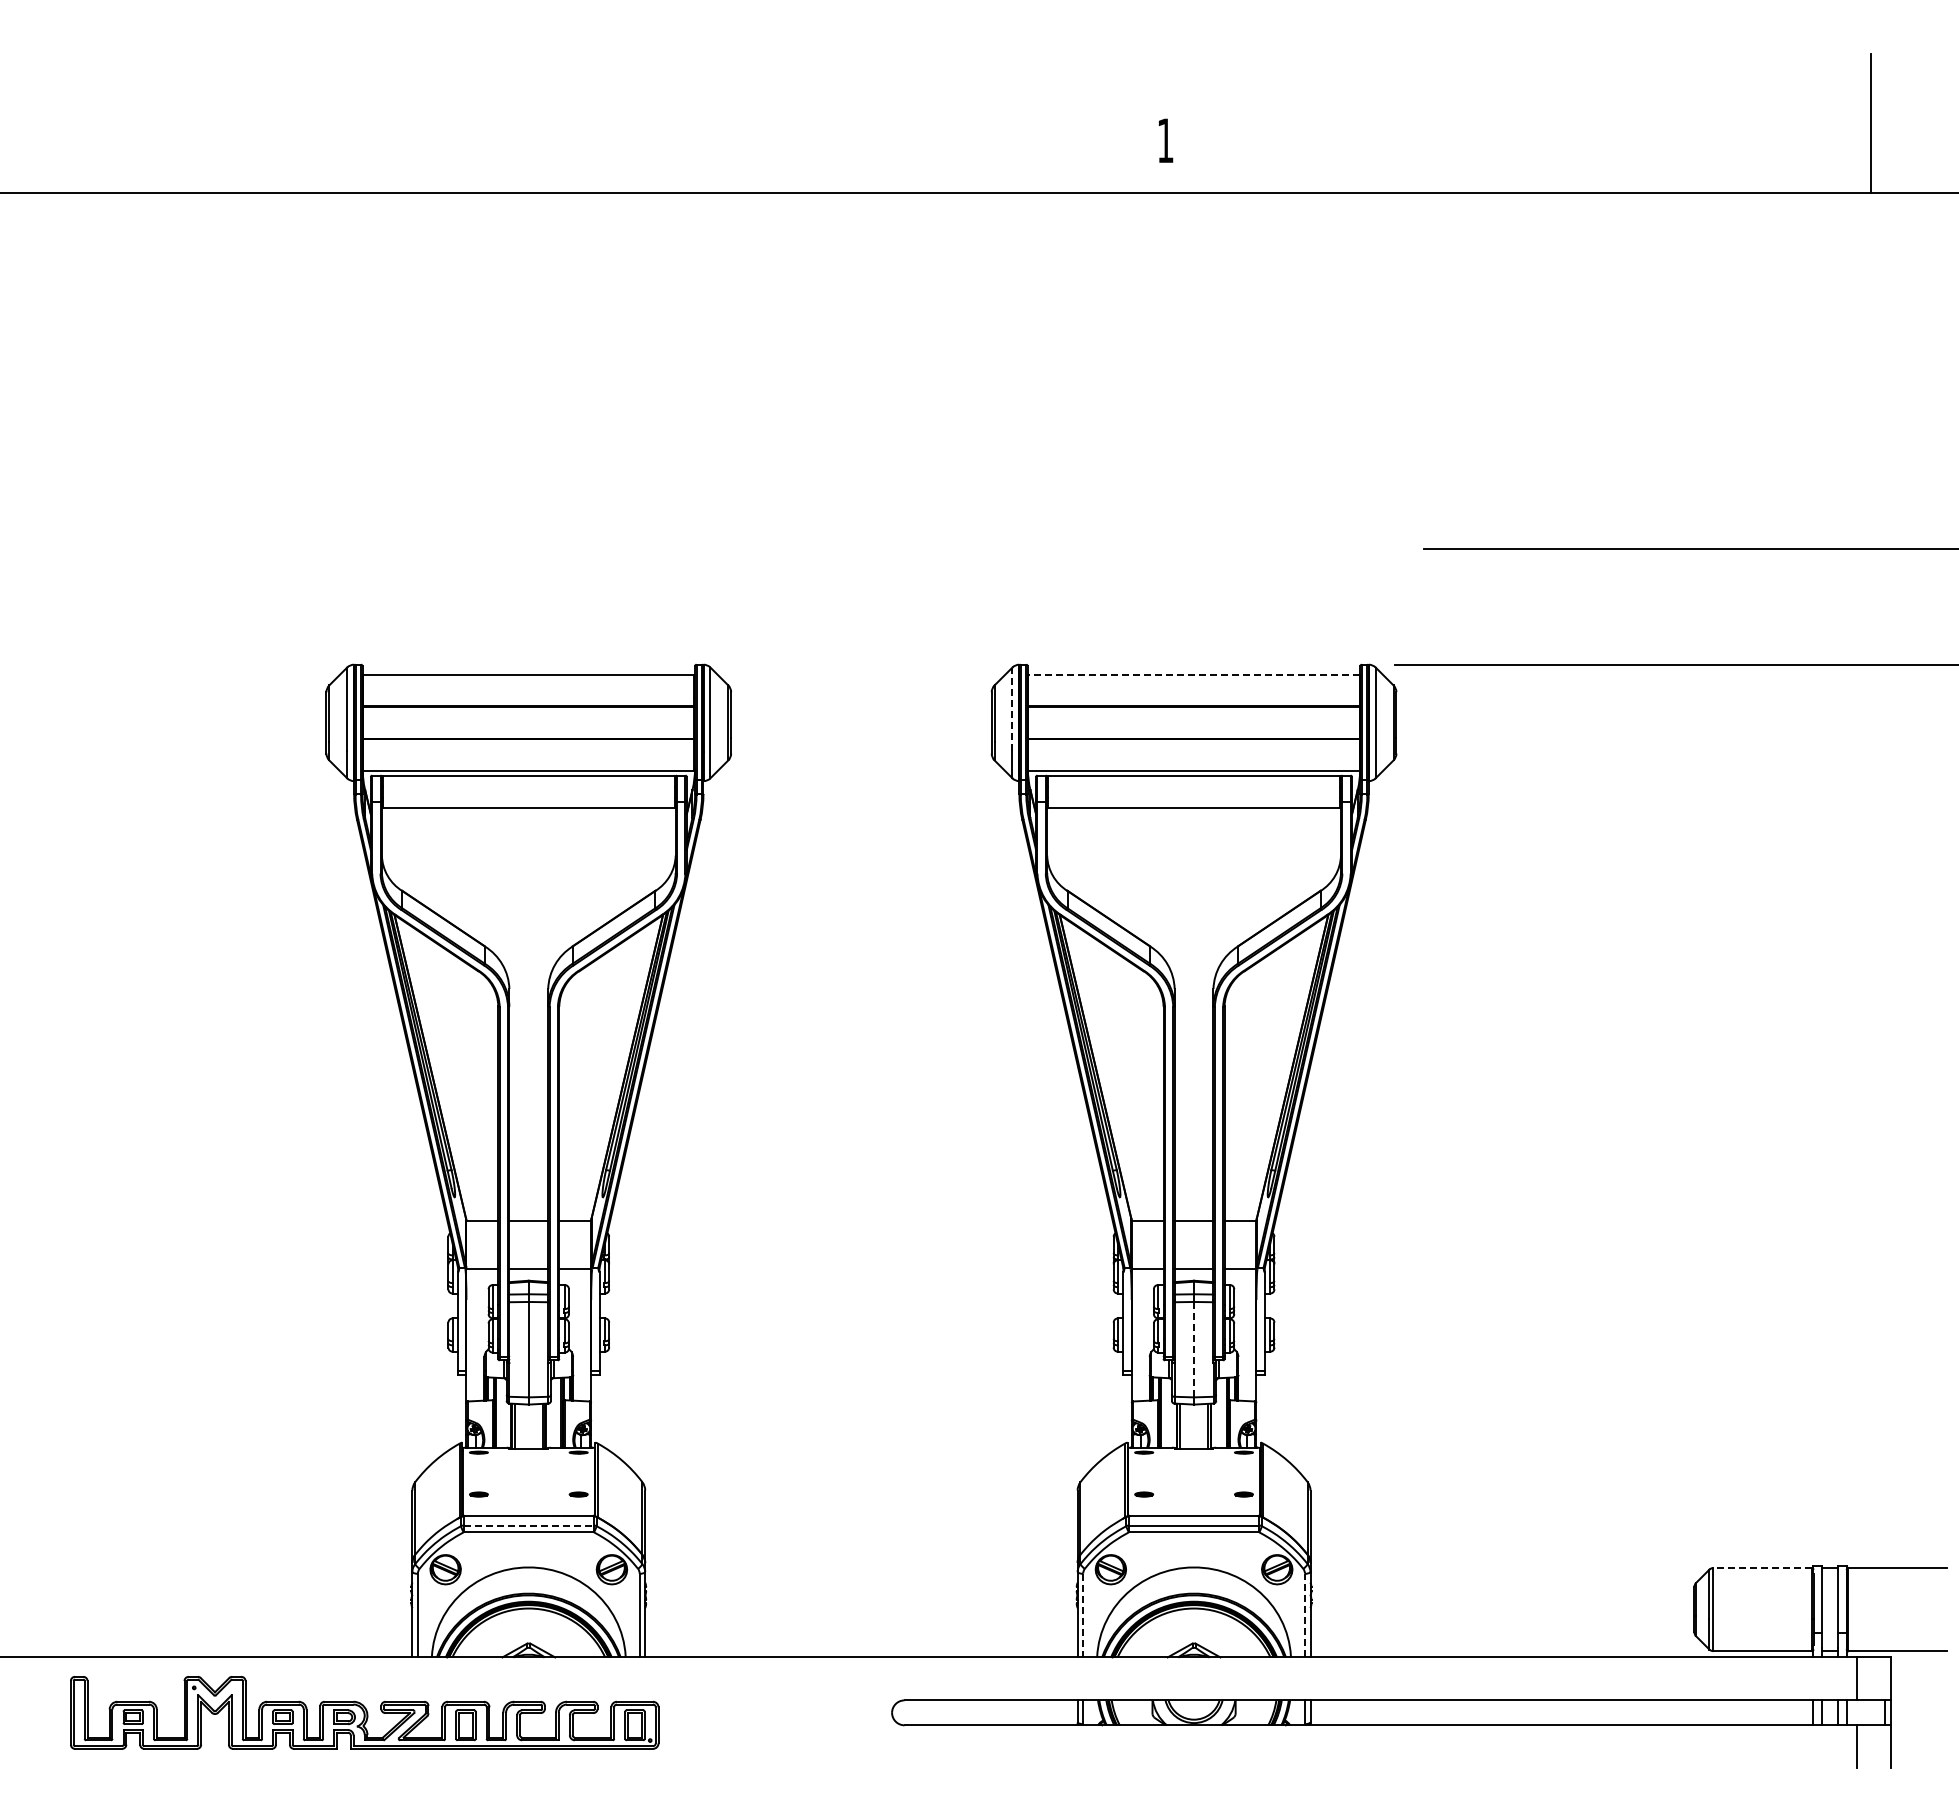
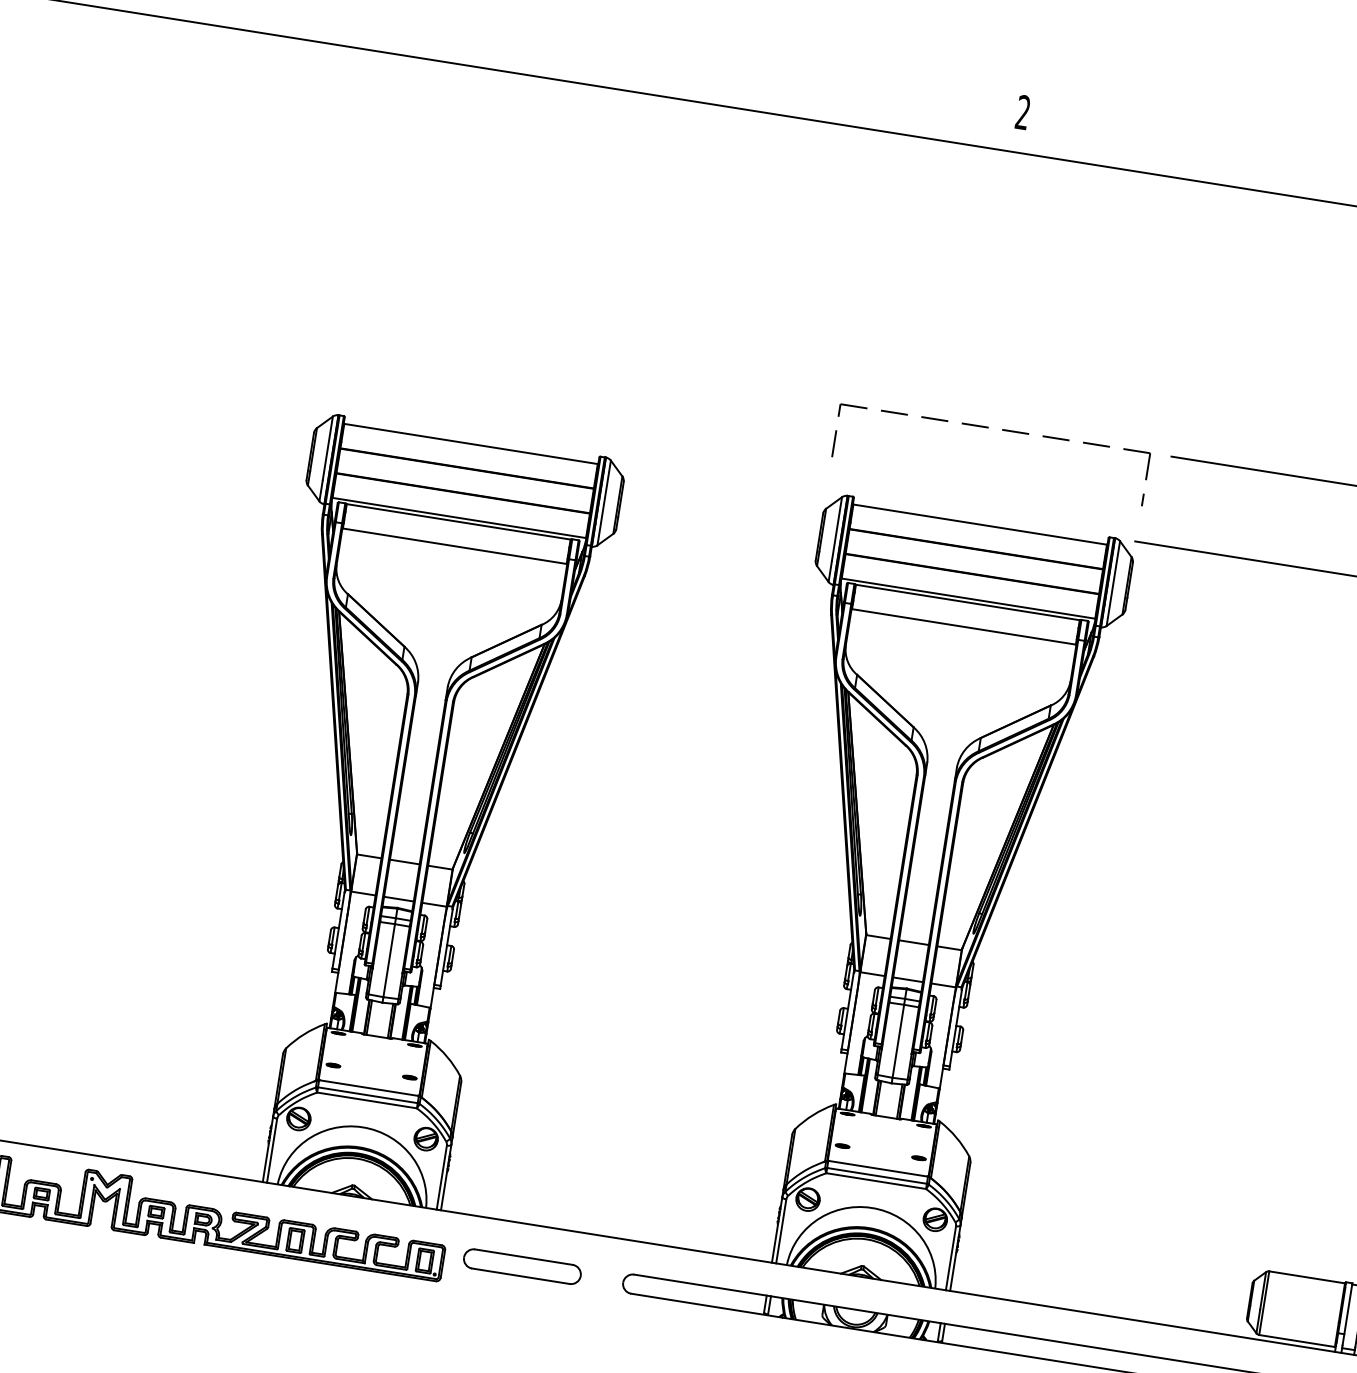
text: (1165, 140) -> (1023, 112), 1 -> 2
part: (1184, 549) -> (988, 427), added
line: (1194, 674) -> (980, 524), dashed -> solid
line: (1012, 709) -> (836, 529), dashed -> solid
line: (1194, 1349) -> (898, 1041), dashed -> solid
line: (529, 1525) -> (368, 1095), dashed -> solid
line: (1762, 1568) -> (1306, 1277), dashed -> solid
line: (1083, 1615) -> (781, 1231), dashed -> solid
line: (1304, 1615) -> (950, 1258), dashed -> solid
part: (760, 1712) -> (522, 1266), added

